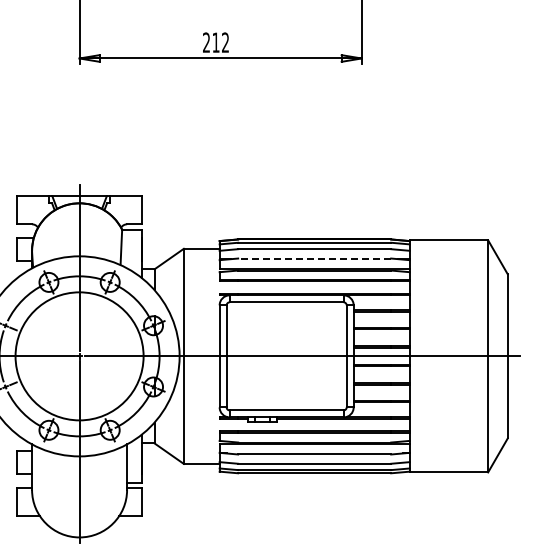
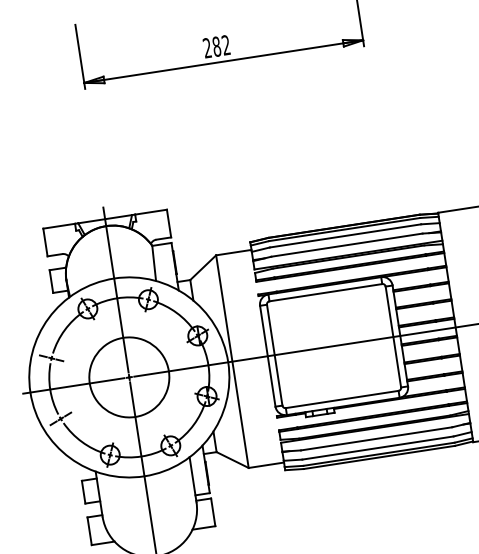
text: (215, 42) -> (216, 46), 212 -> 282
line: (314, 258) -> (346, 245), dashed -> solid
circle: (79, 356) -> (129, 377), size x0.62

